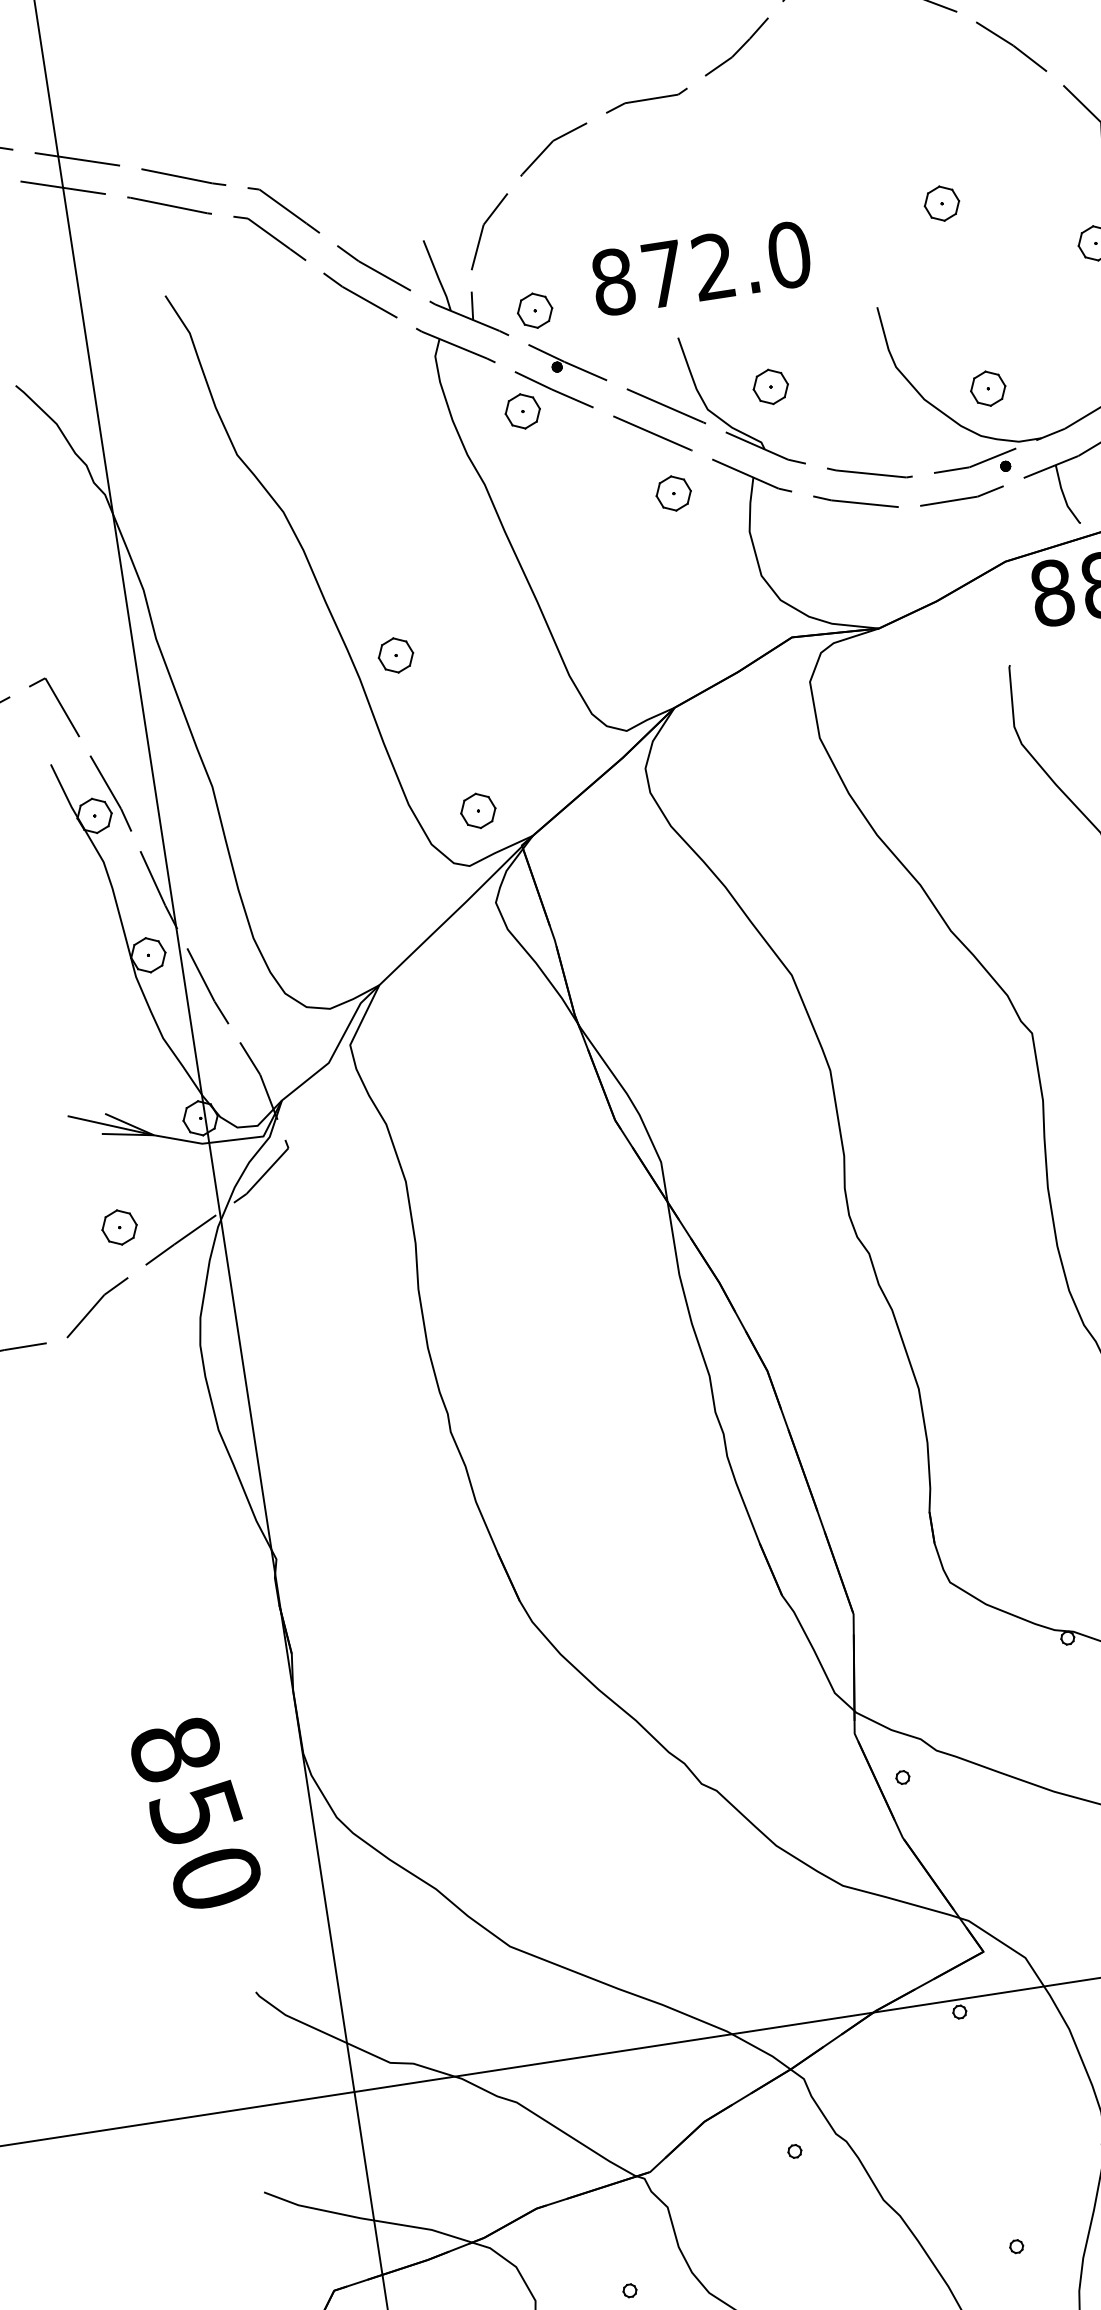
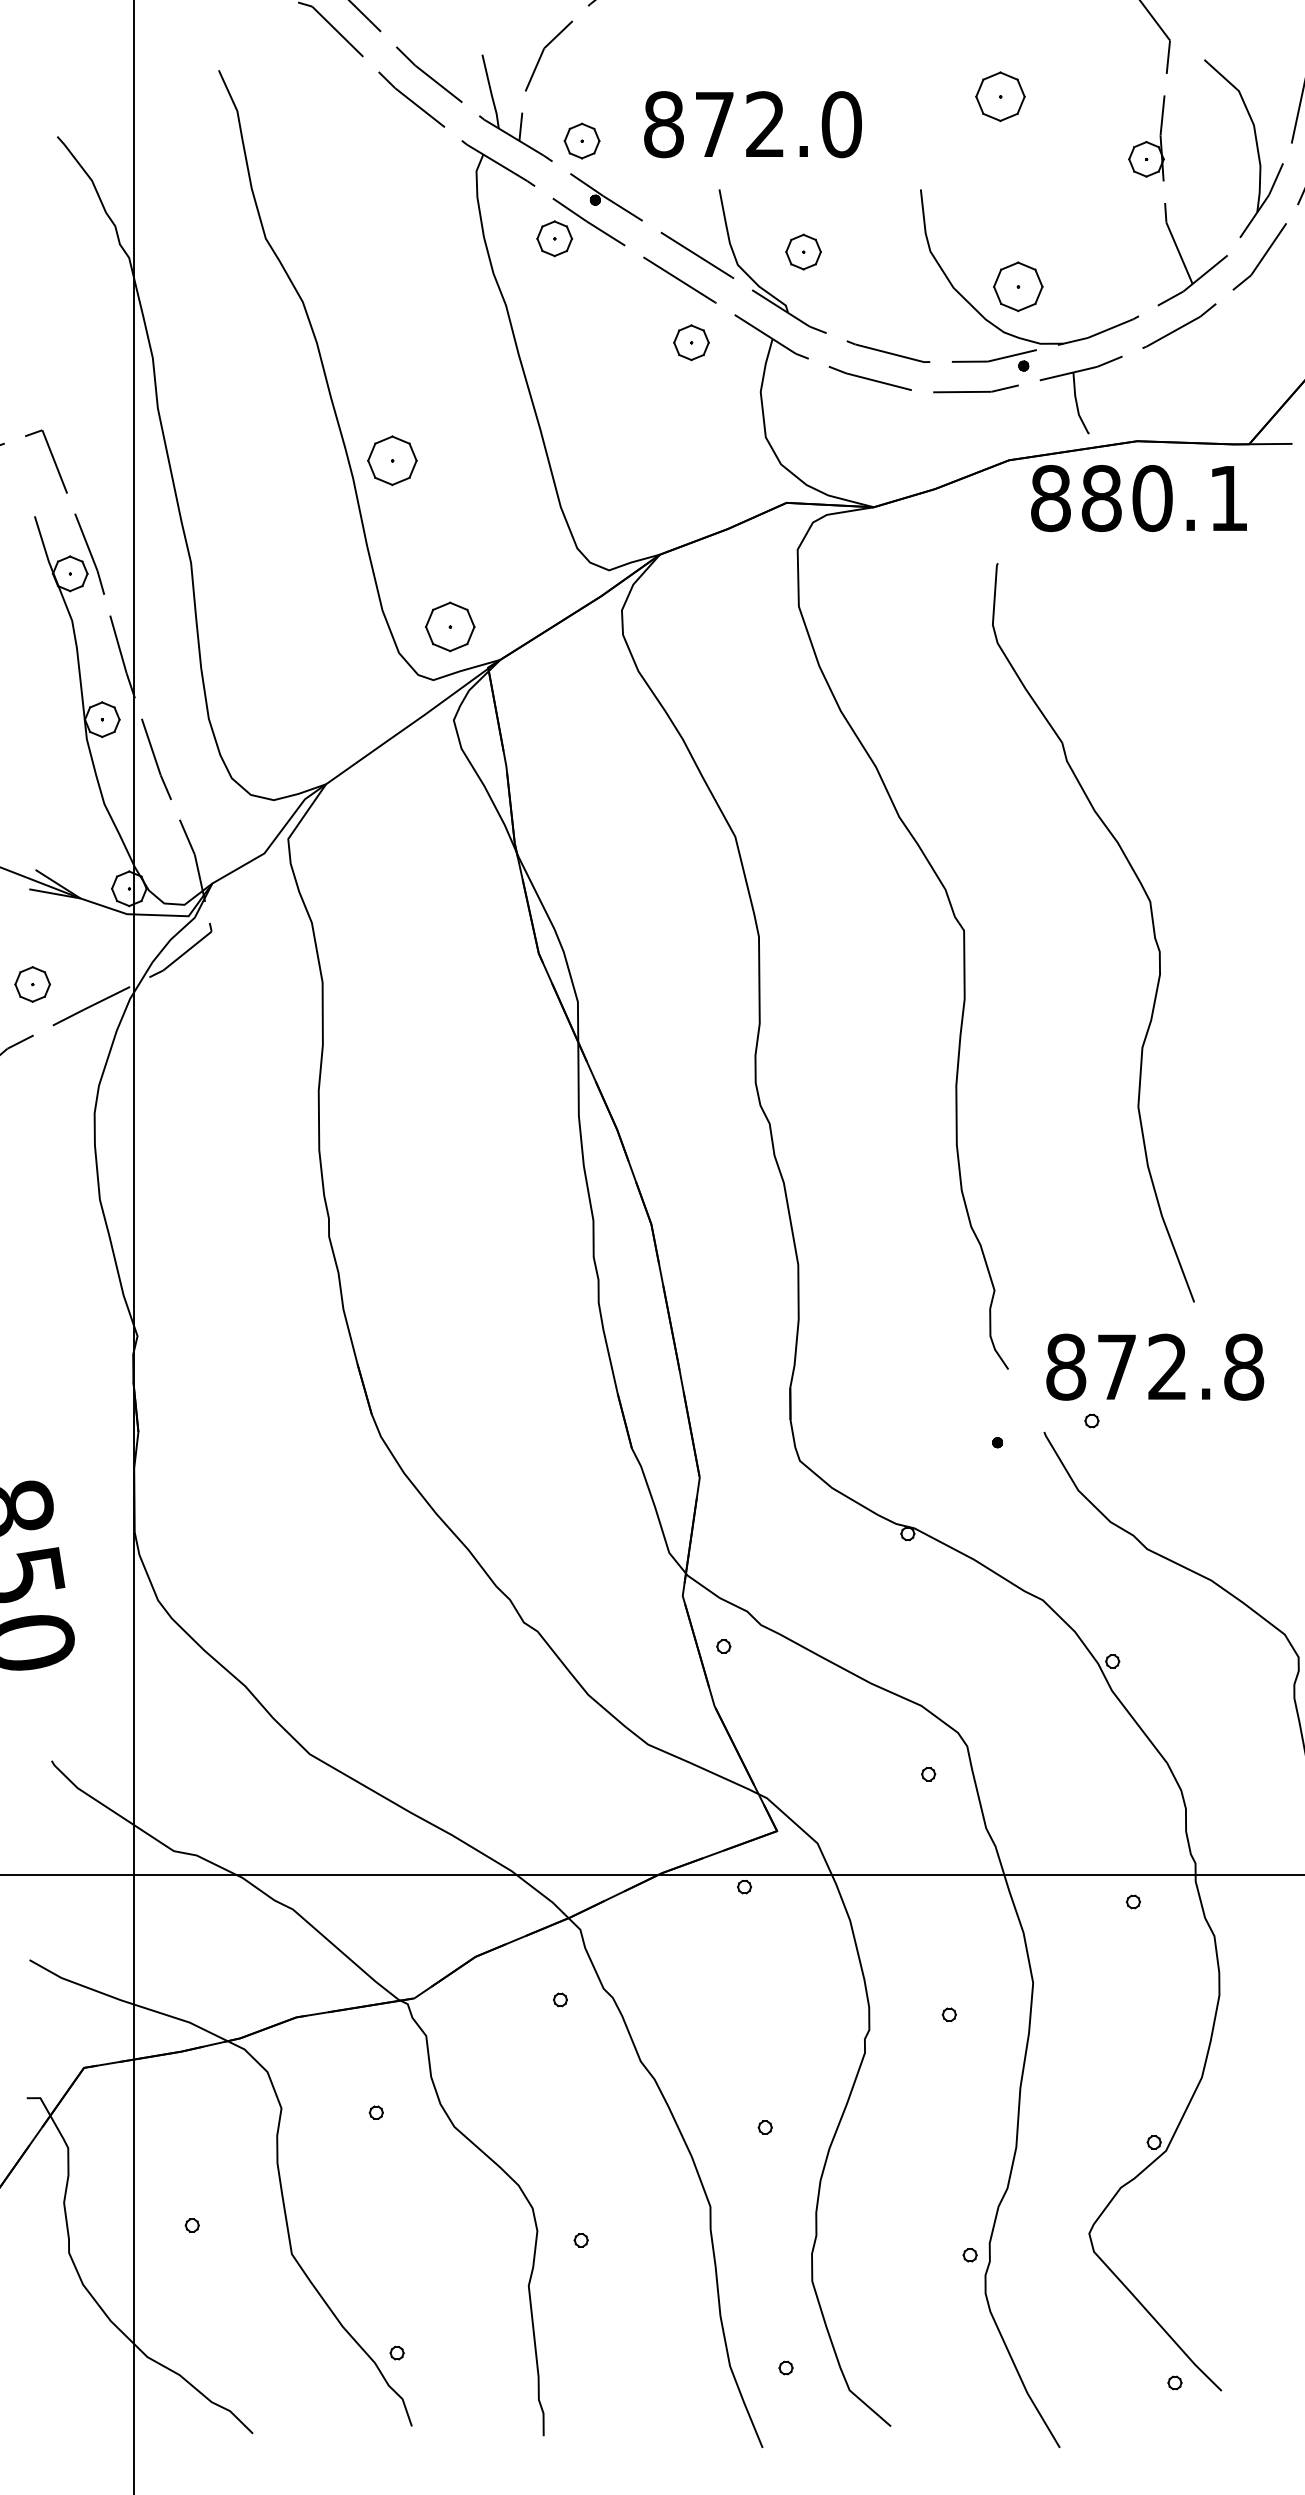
part: (941, 203) -> (1000, 96), size x1.4
part: (987, 388) -> (1017, 286), size x1.4
part: (396, 655) -> (392, 460), size x1.4
part: (478, 810) -> (450, 626), size x1.4

